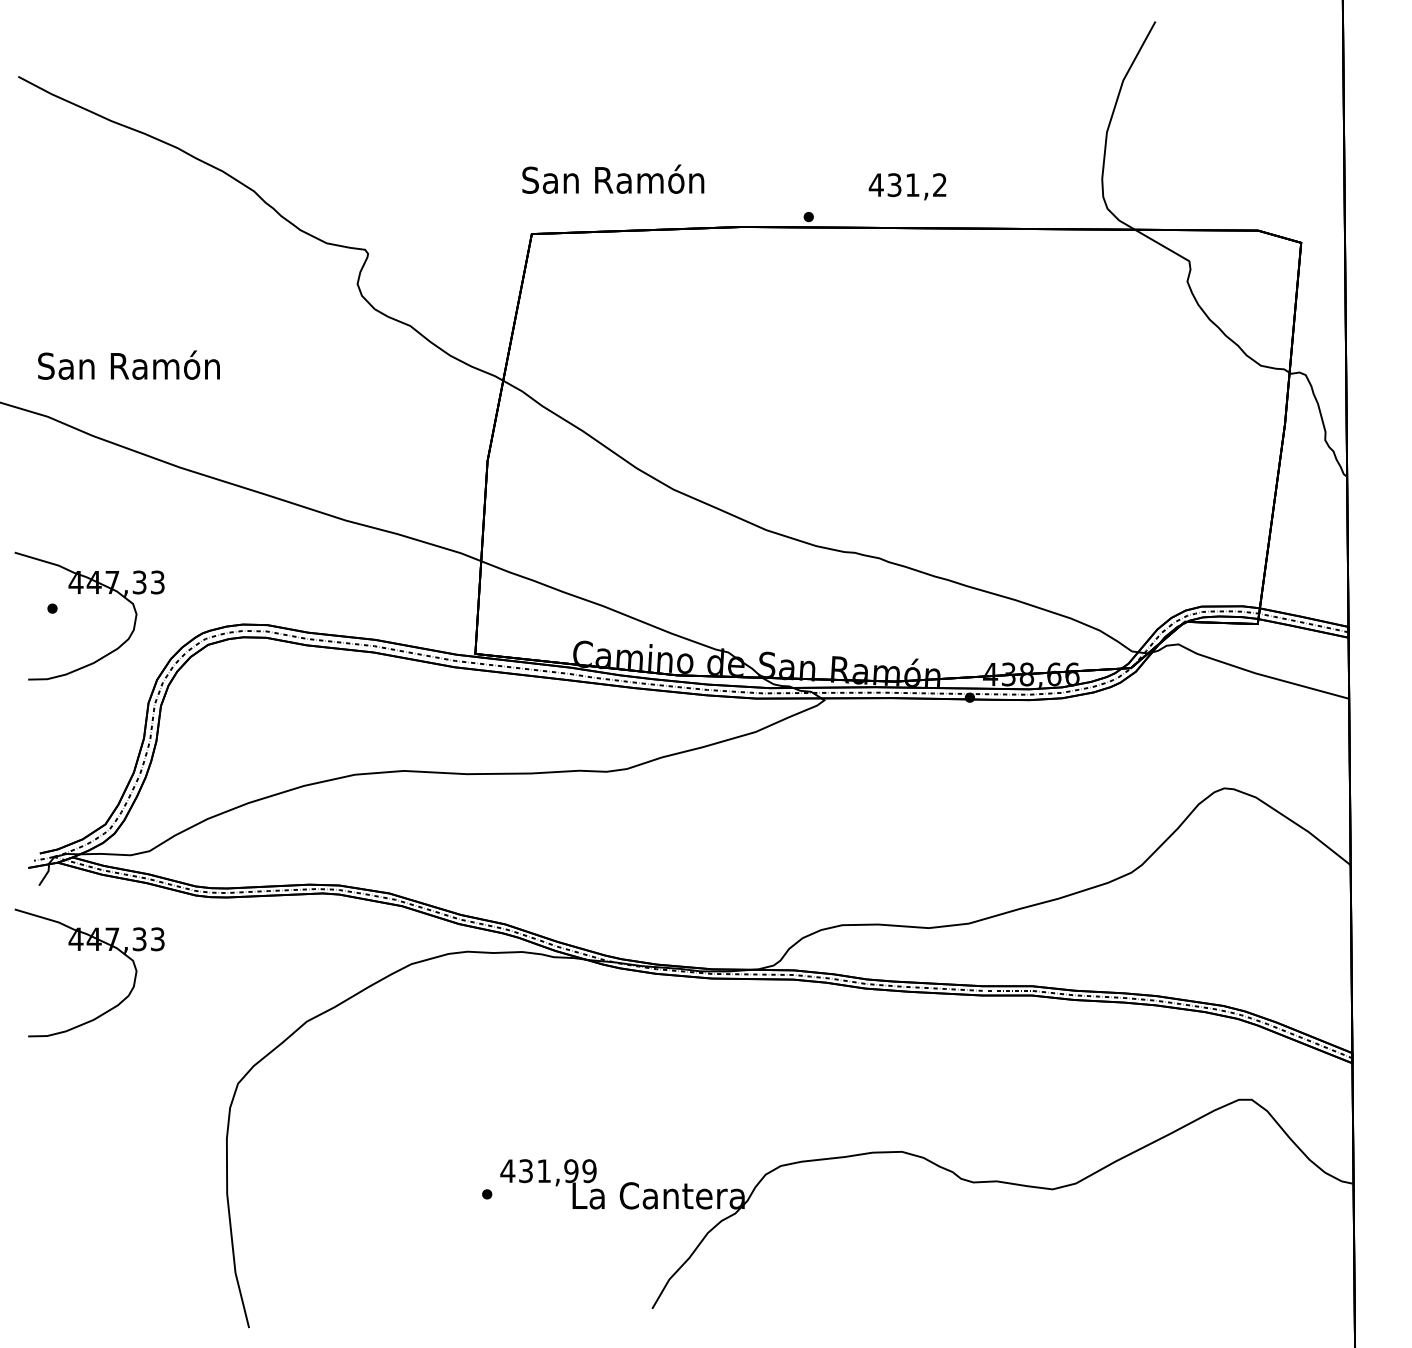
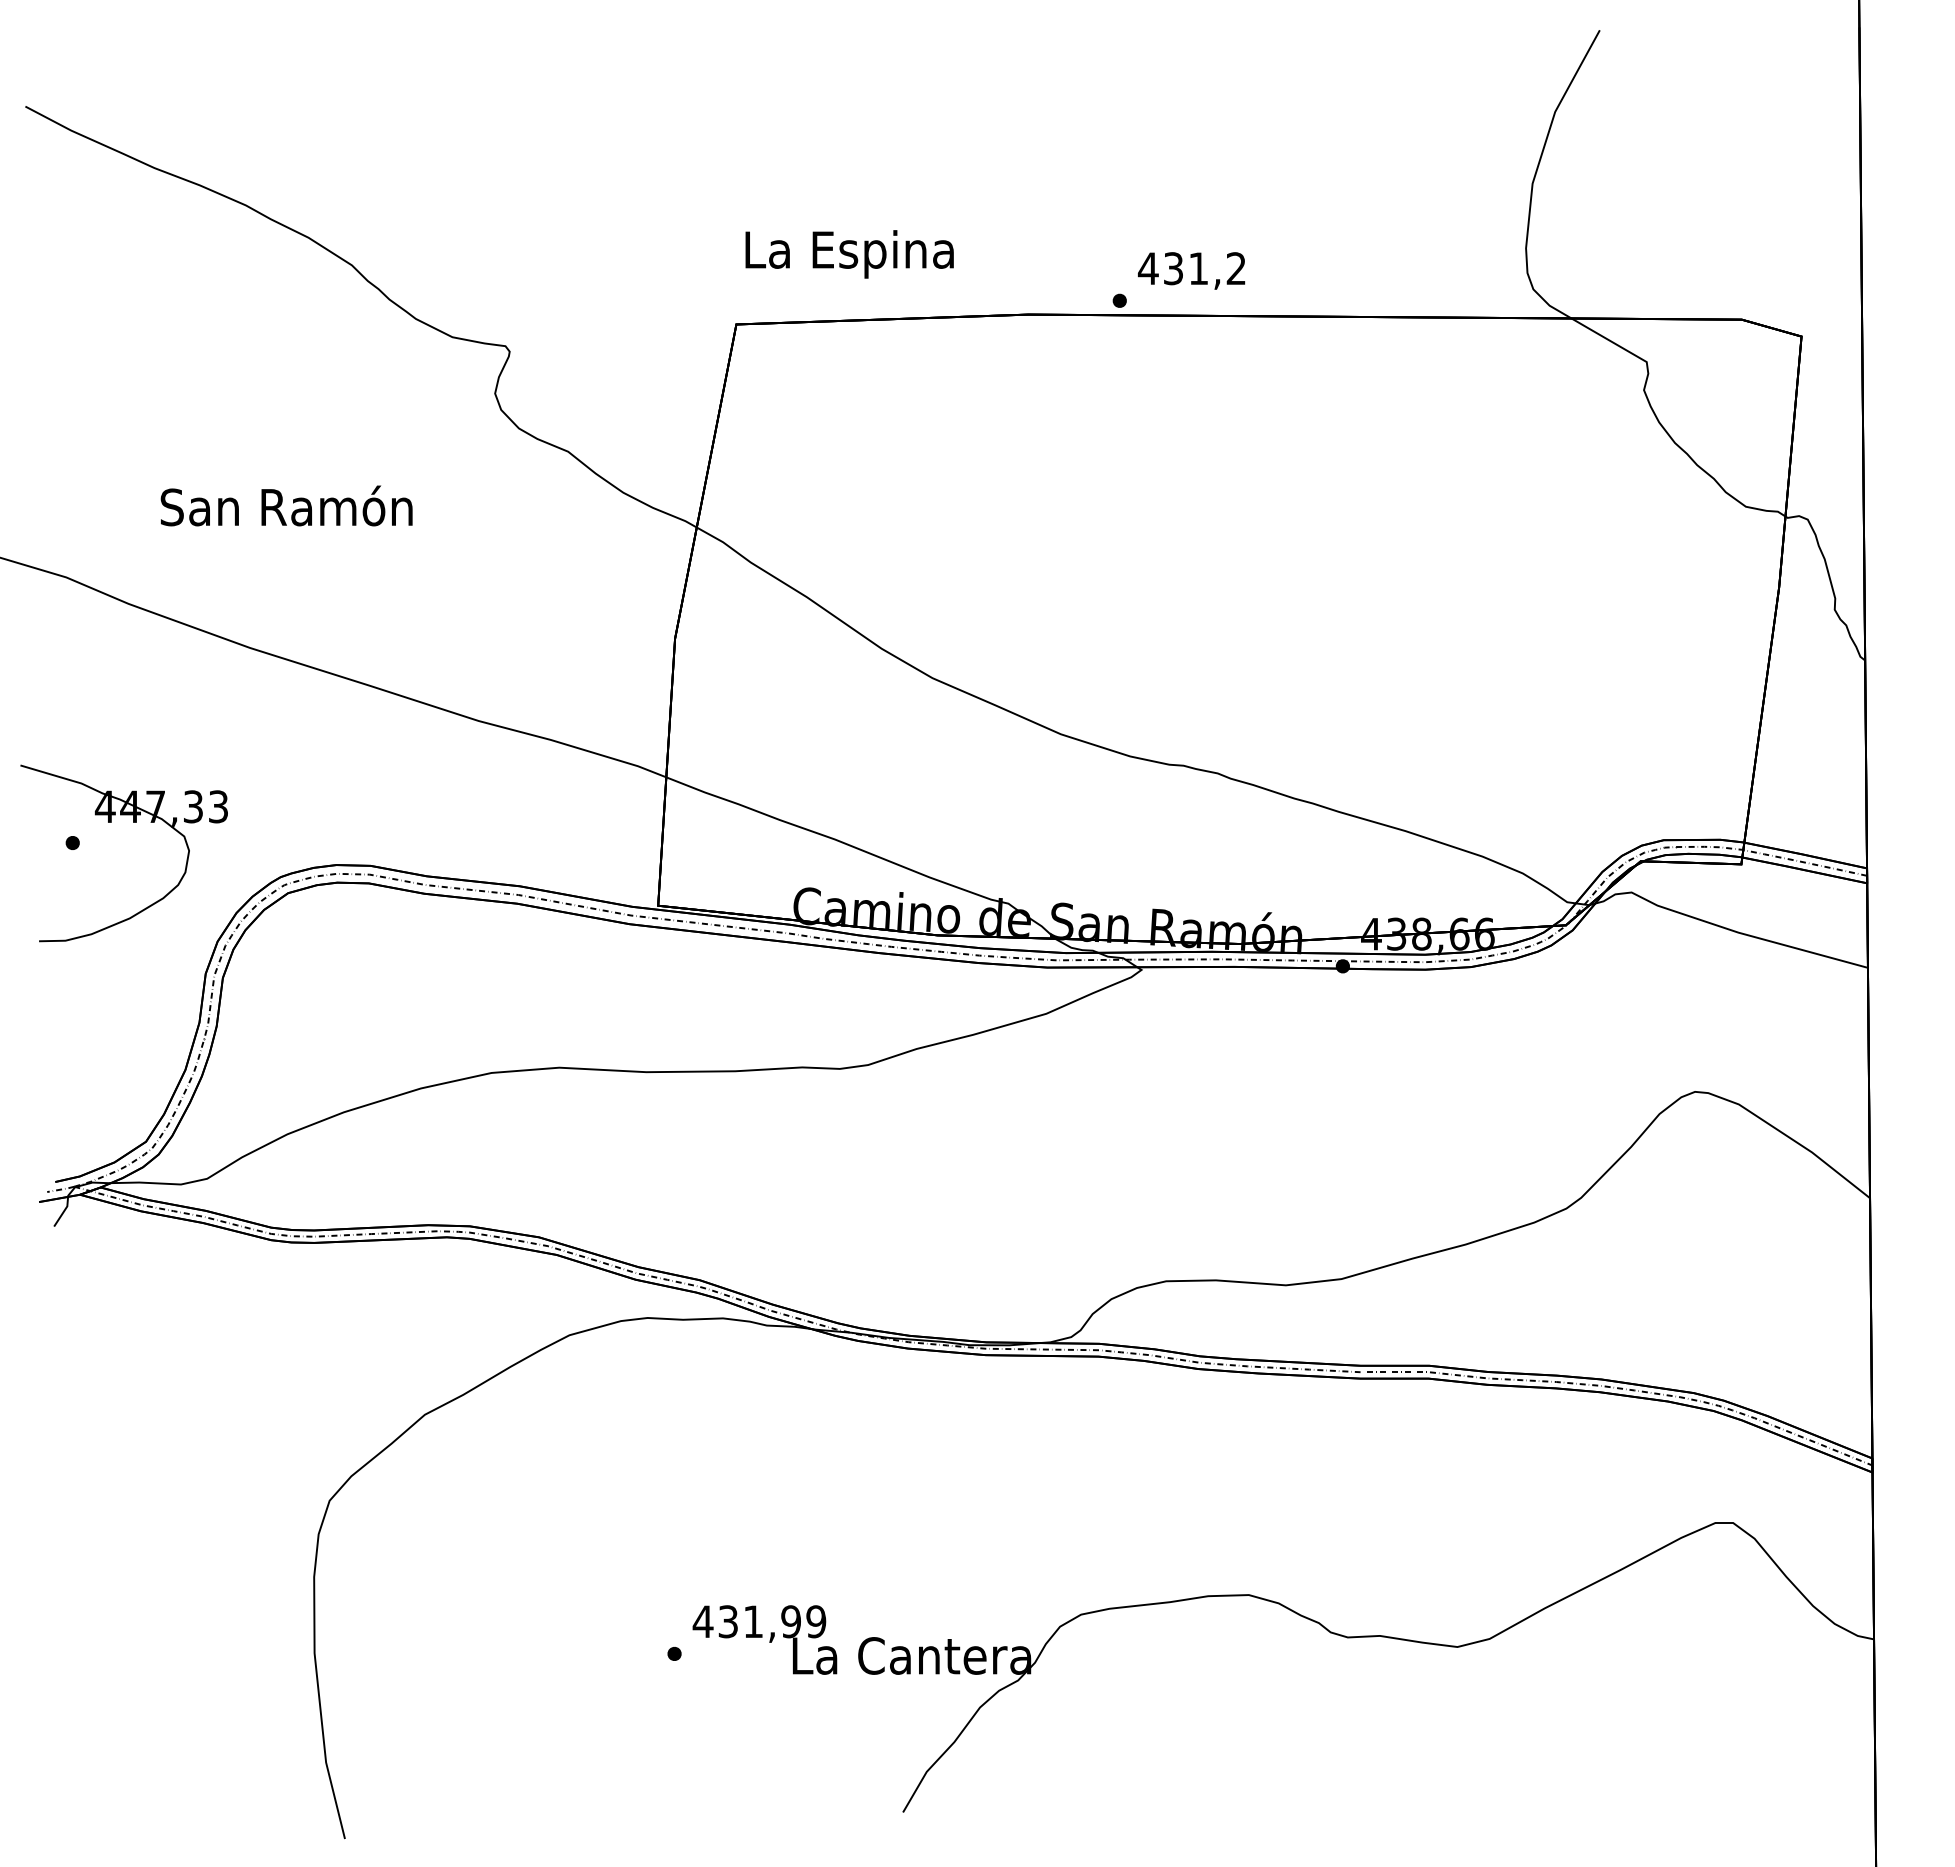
text: (612, 182) -> (848, 253), San Ramón -> La Espina
text: (907, 186) -> (1191, 270), moved
text: (128, 364) -> (286, 505), moved
part: (96, 950) -> (133, 1316), removed

